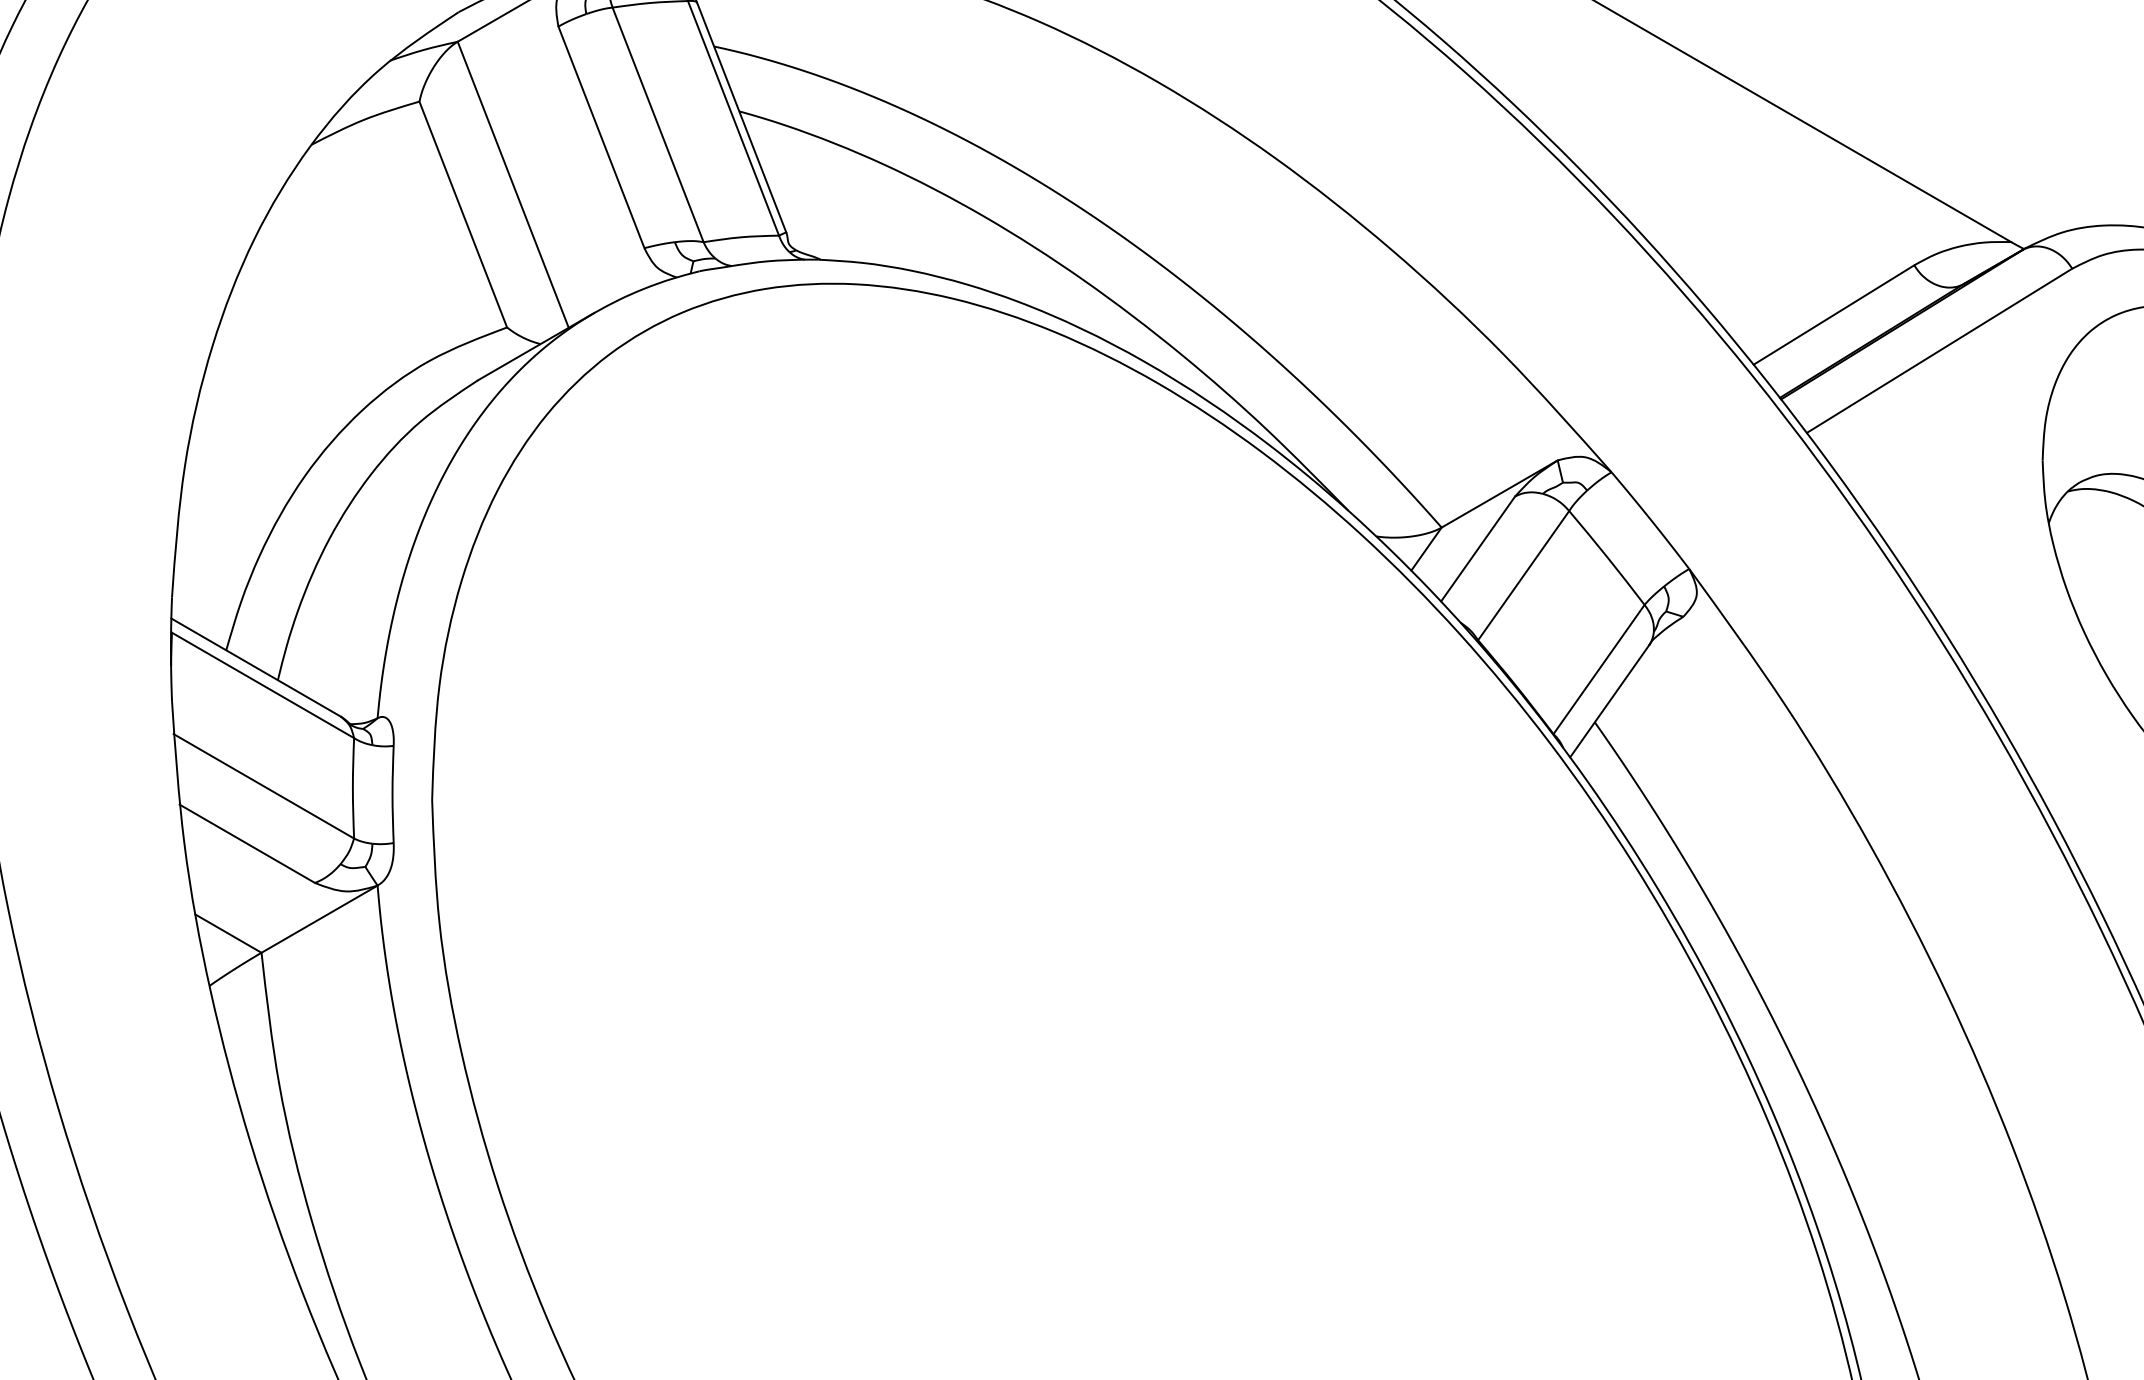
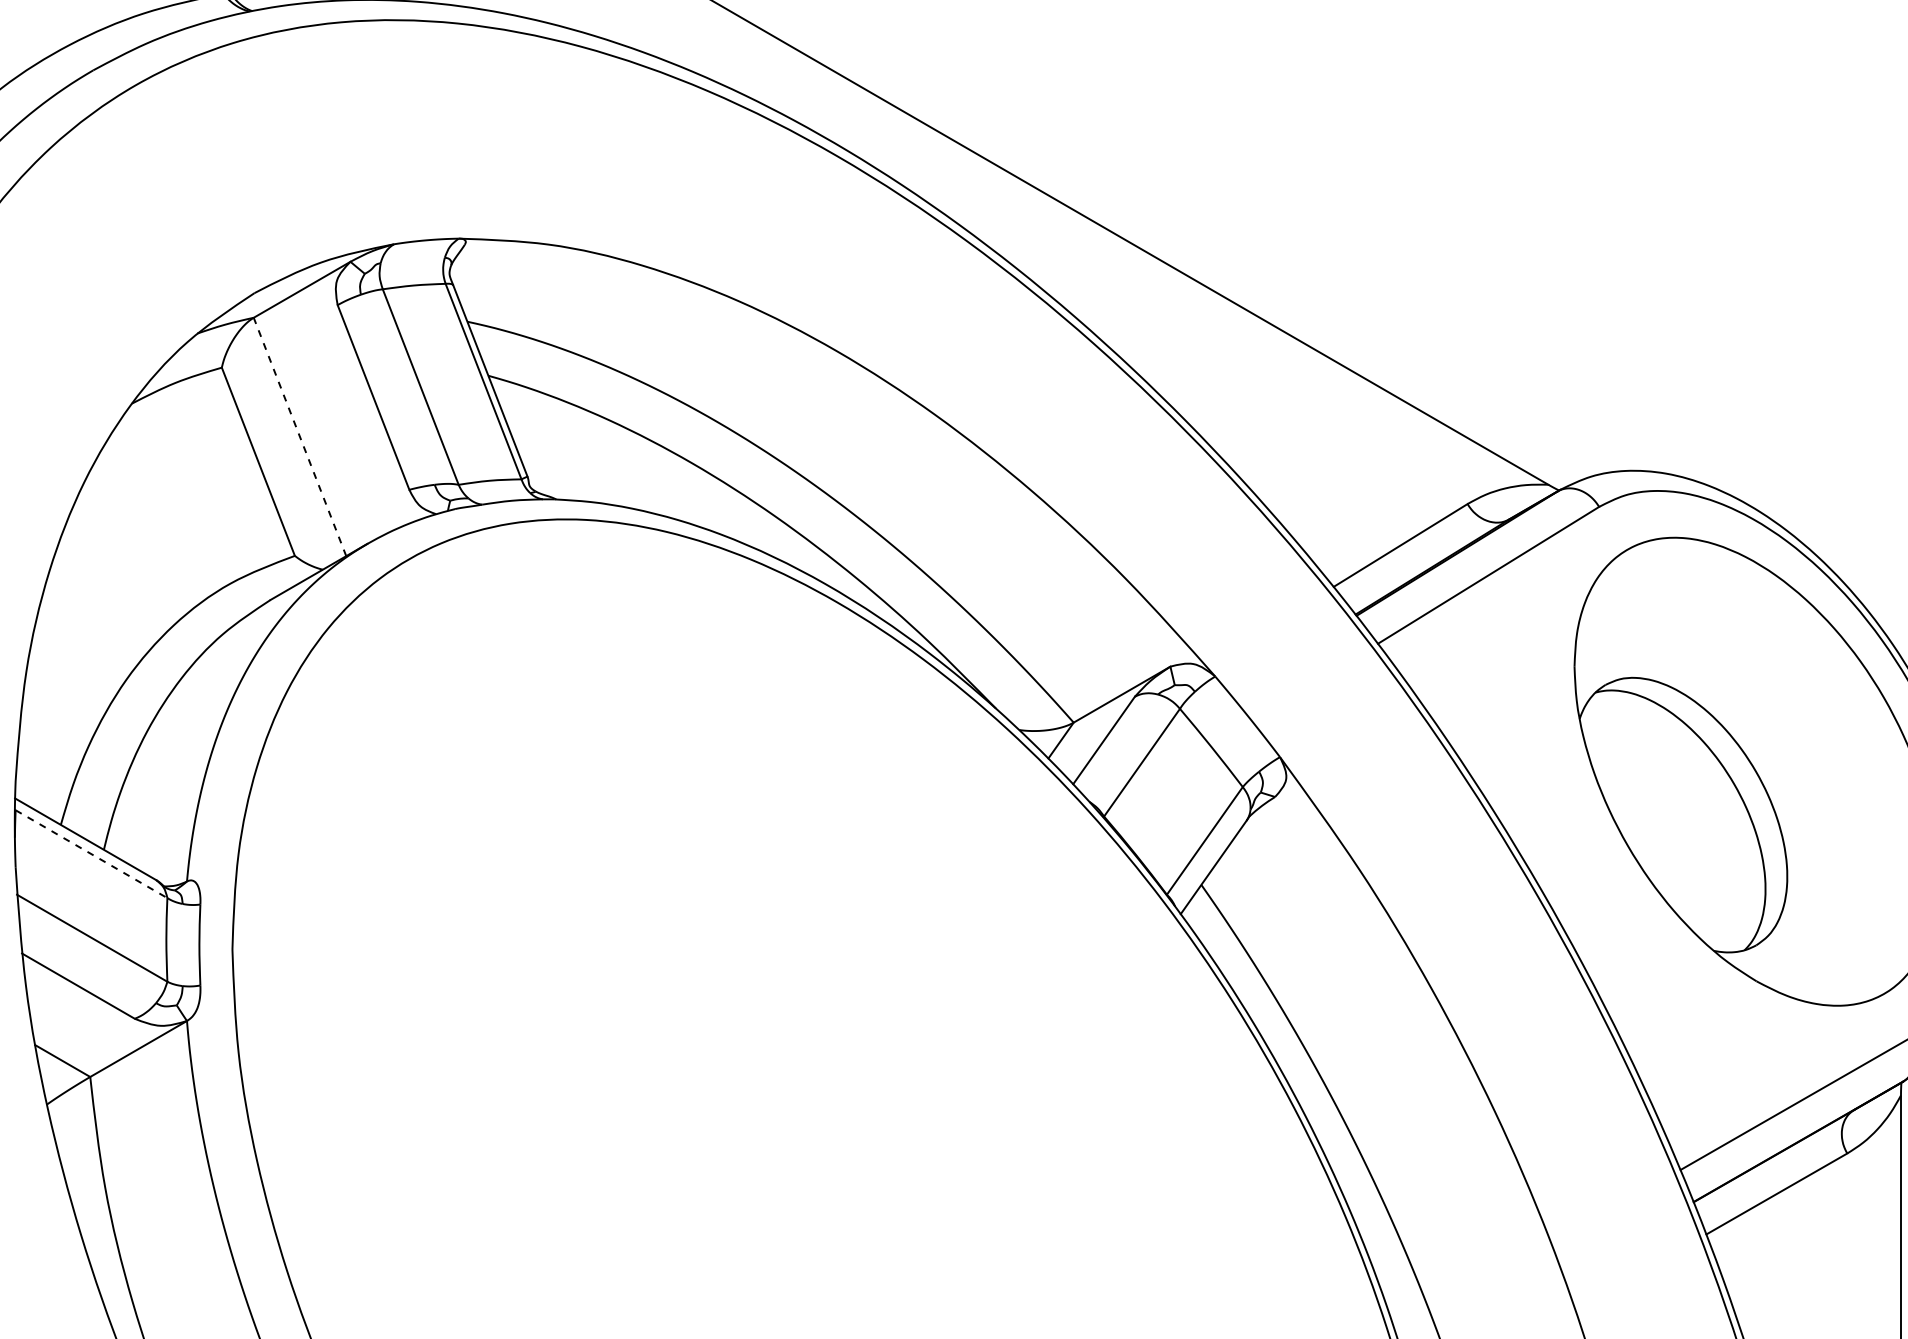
line: (513, 184) -> (300, 436), solid -> dashed
line: (263, 685) -> (91, 854), solid -> dashed

